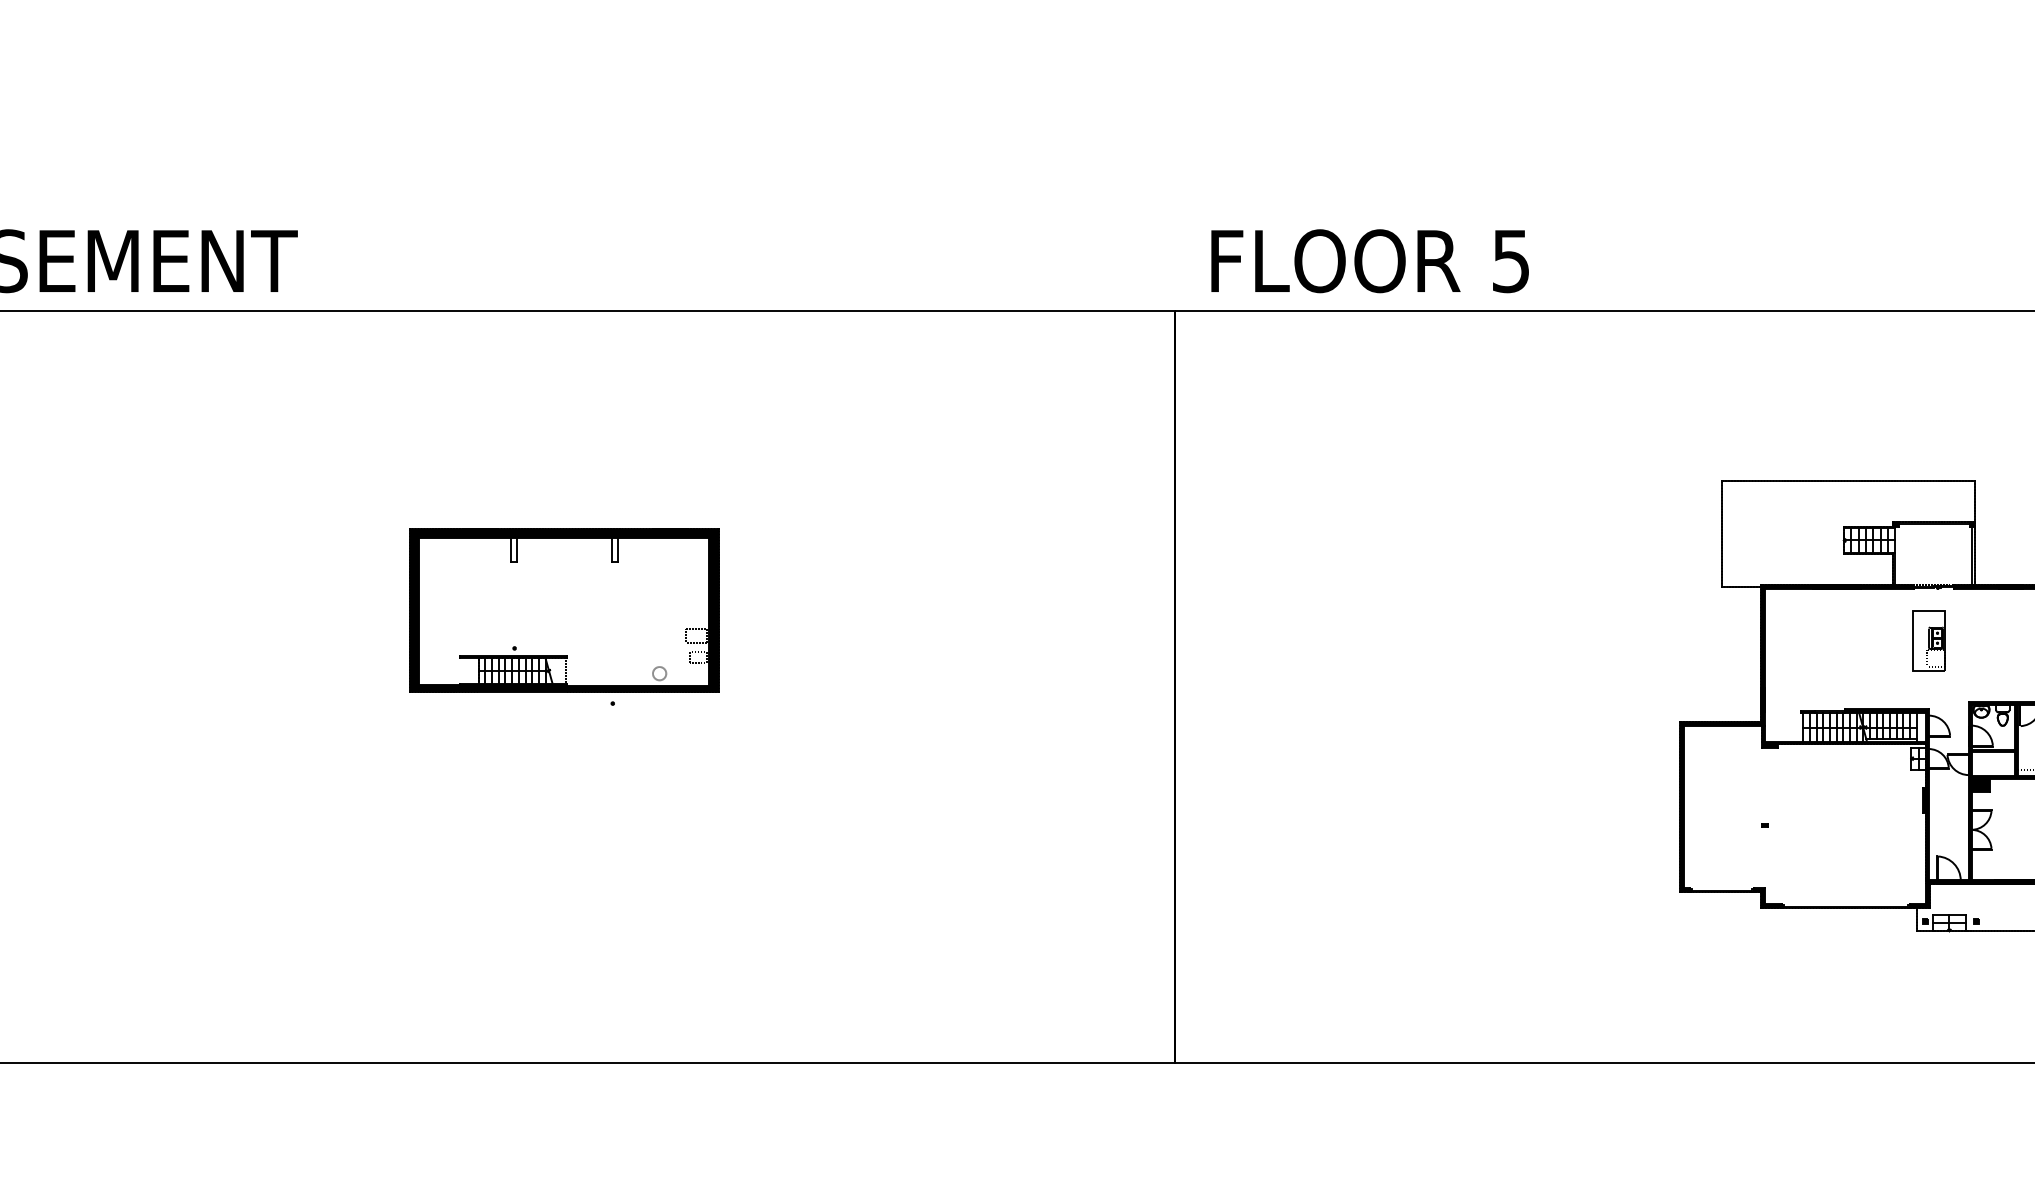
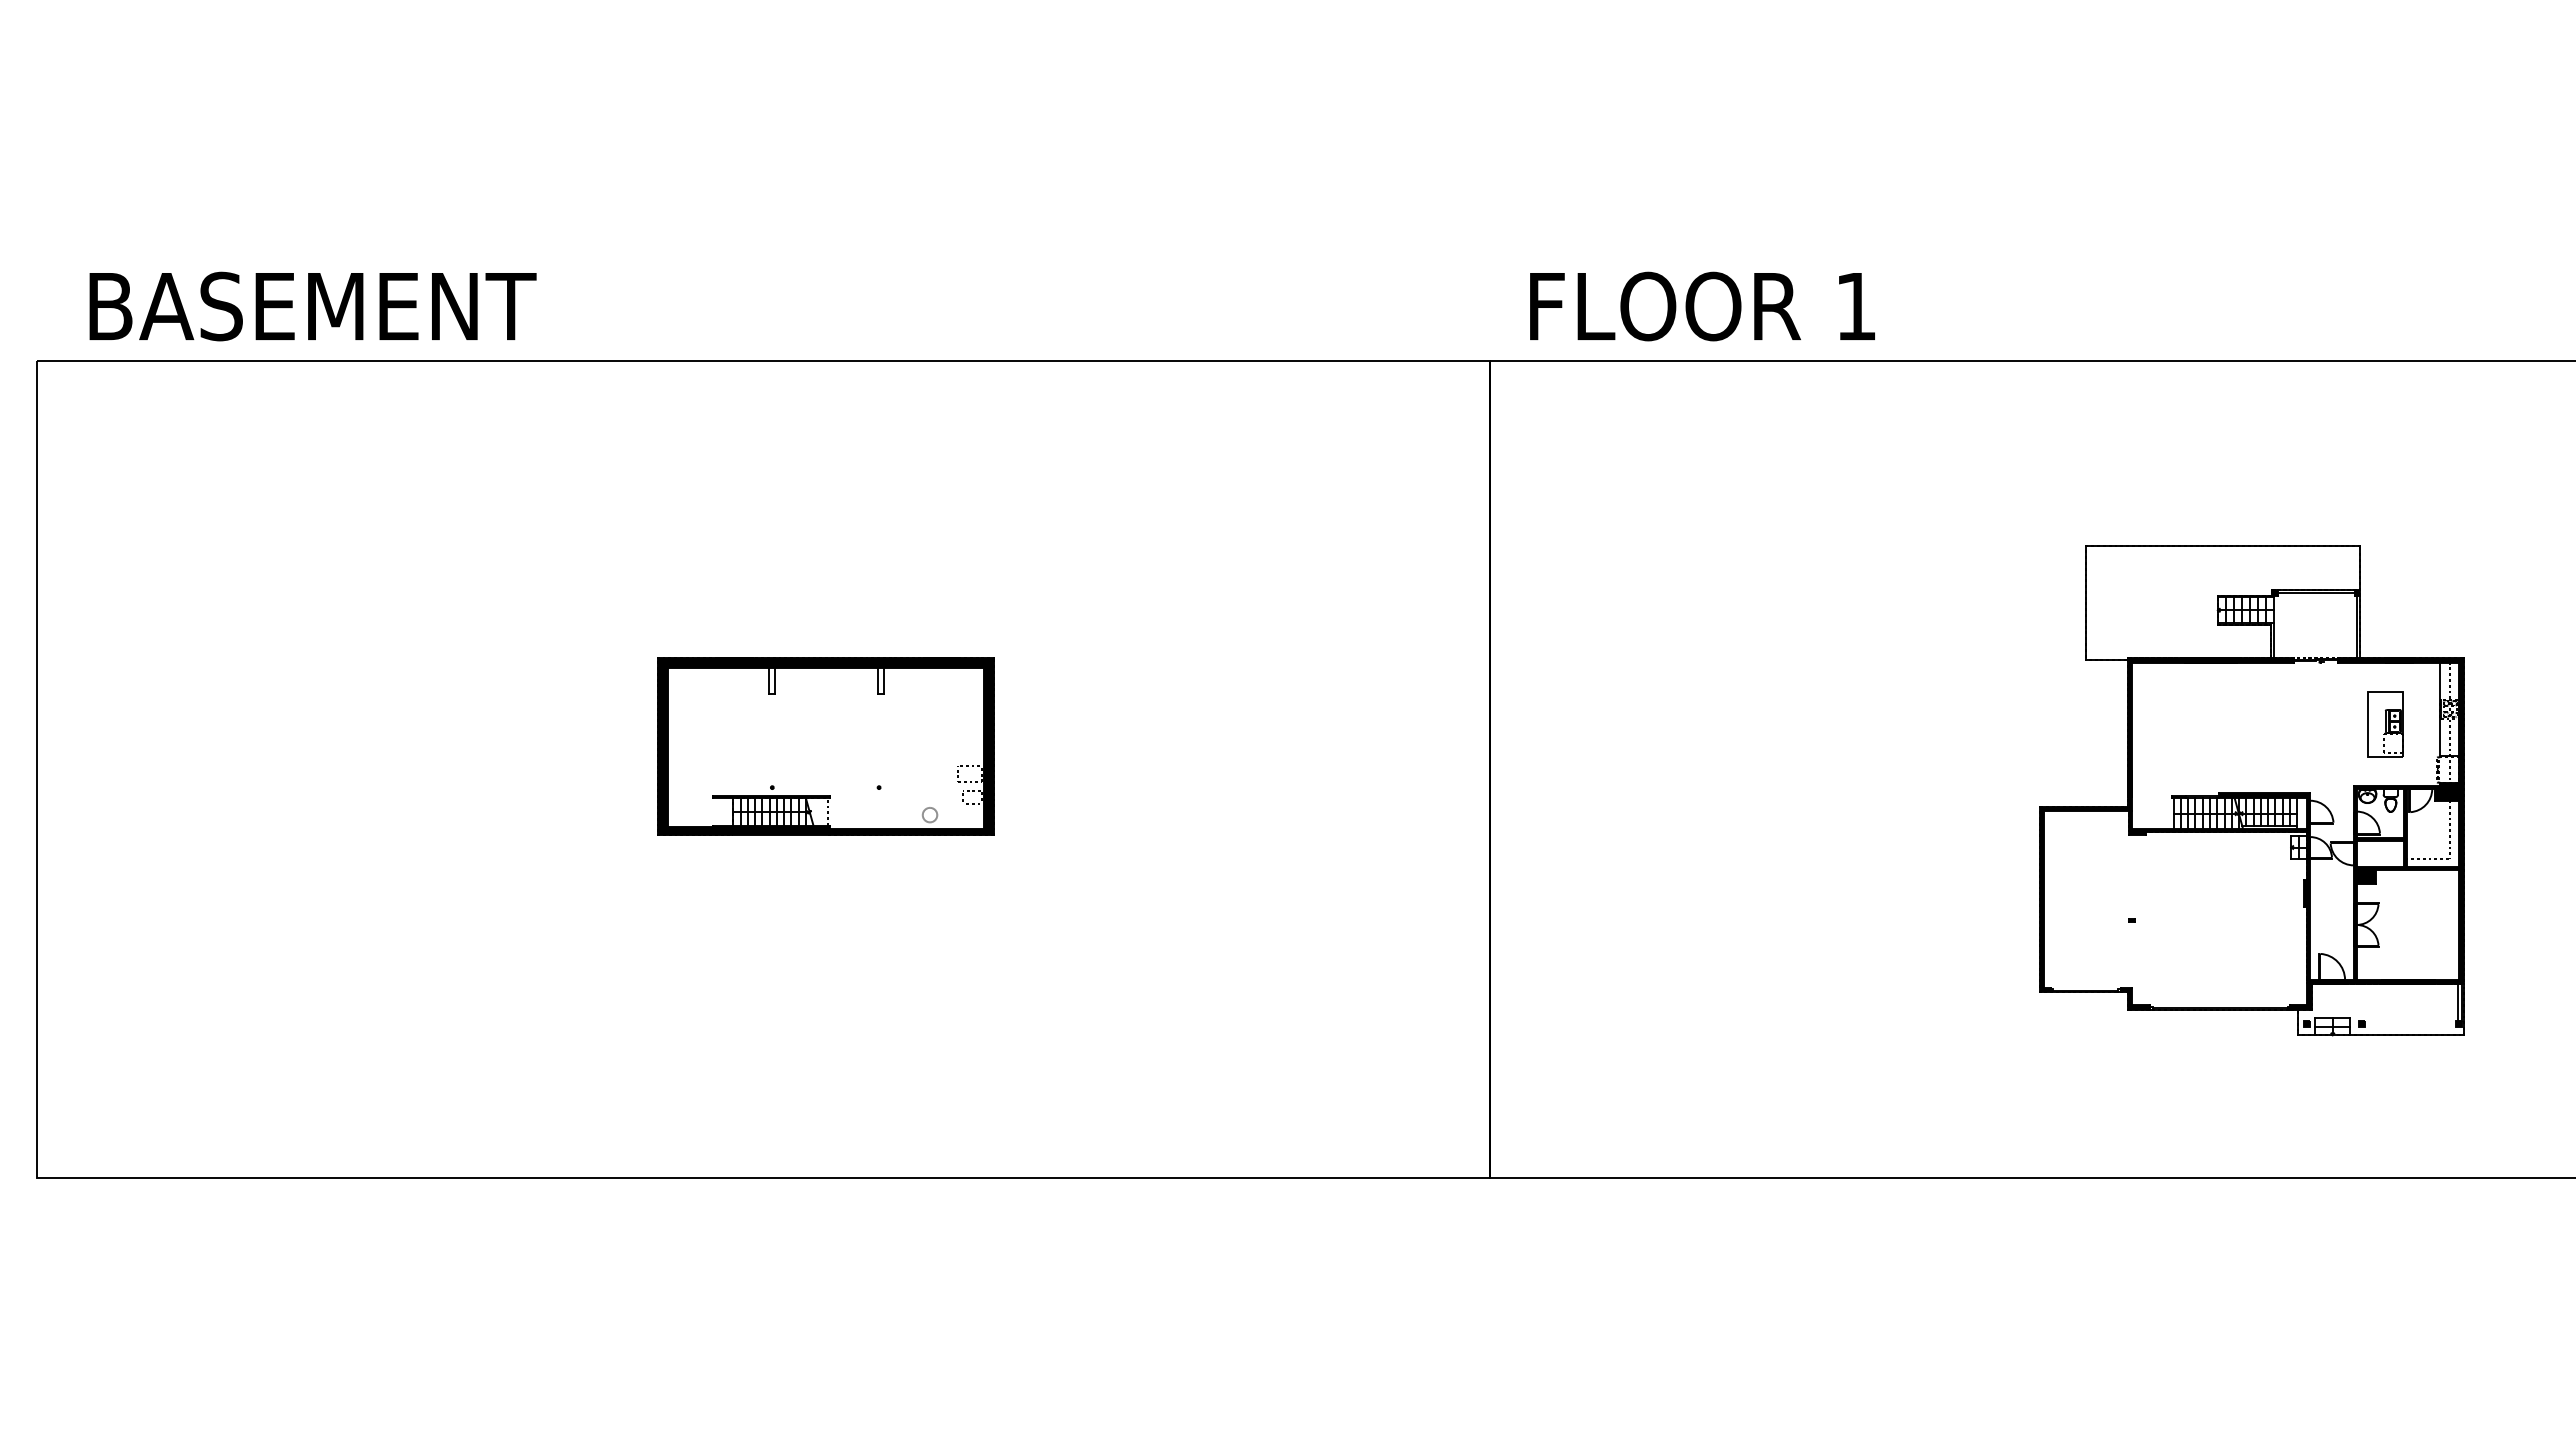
text: (1510, 262) -> (1855, 307), 5 -> 1
part: (563, 610) -> (825, 746), moved
part: (1928, 640) -> (2385, 724), moved

